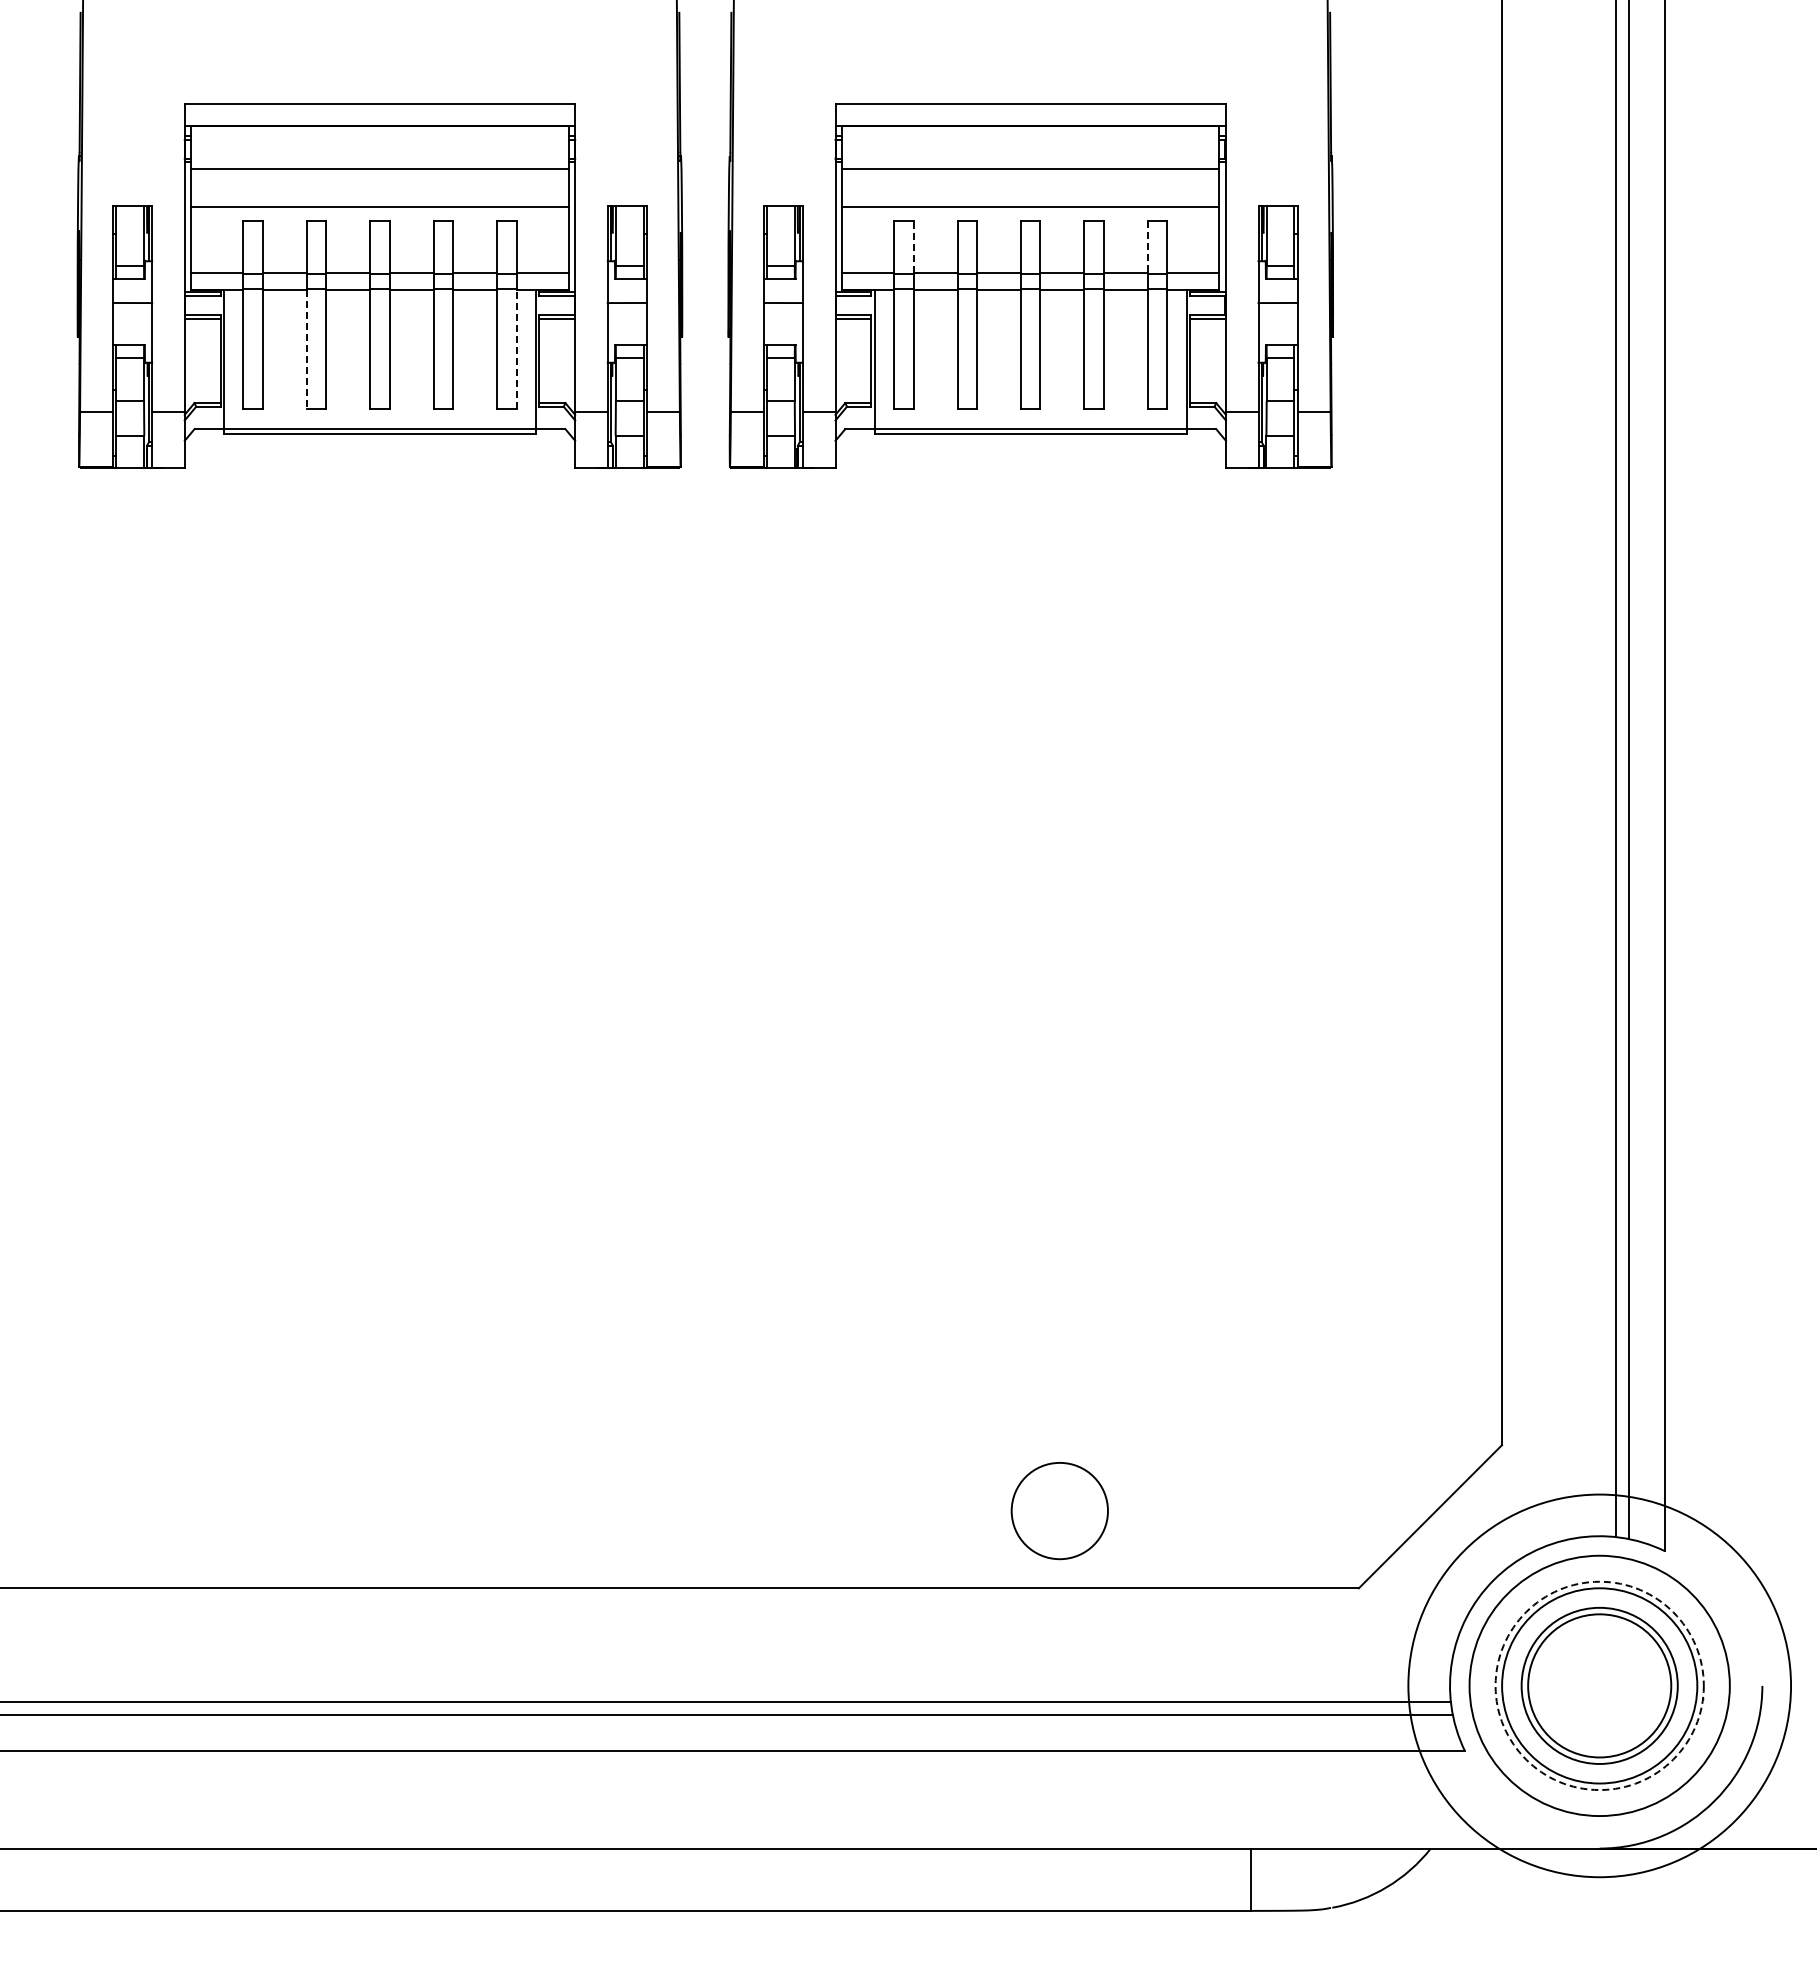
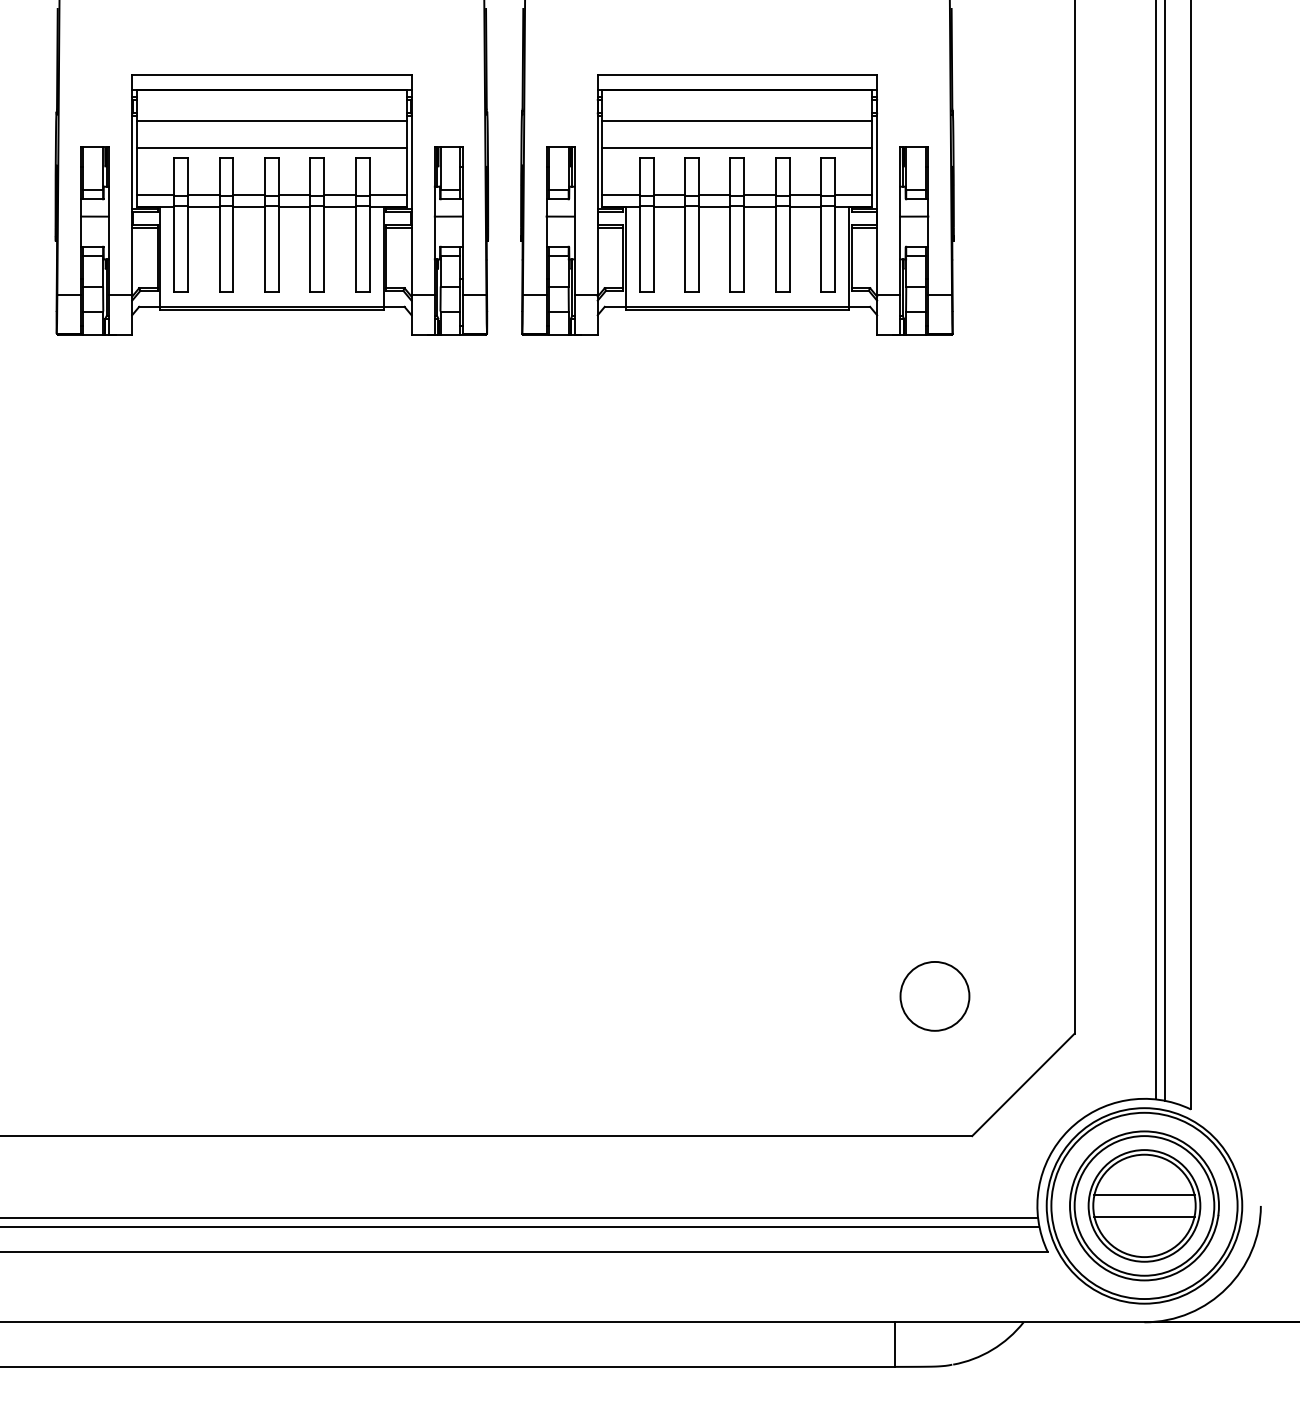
line: (913, 246) -> (653, 176), dashed -> solid
line: (1147, 247) -> (820, 176), dashed -> solid
line: (306, 349) -> (219, 249), dashed -> solid
line: (516, 349) -> (369, 249), dashed -> solid
circle: (1059, 1511) -> (934, 996), moved
line: (1599, 1670) -> (1144, 1194), added
circle: (1599, 1685) -> (1144, 1205), dashed -> solid
circle: (1599, 1685) -> (1144, 1205), size x0.71
line: (1599, 1700) -> (1144, 1216), added

